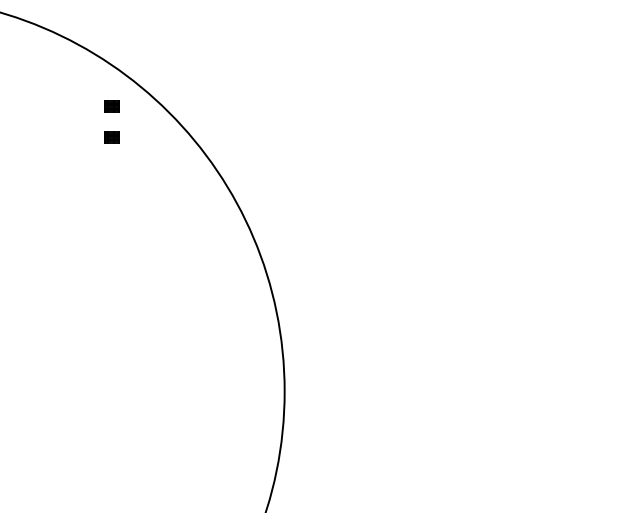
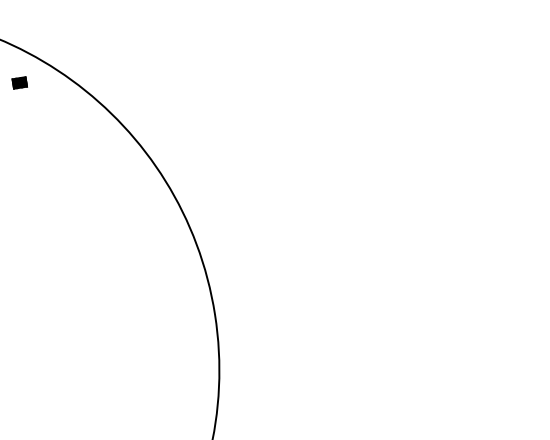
part: (111, 137) -> (23, 110), removed

